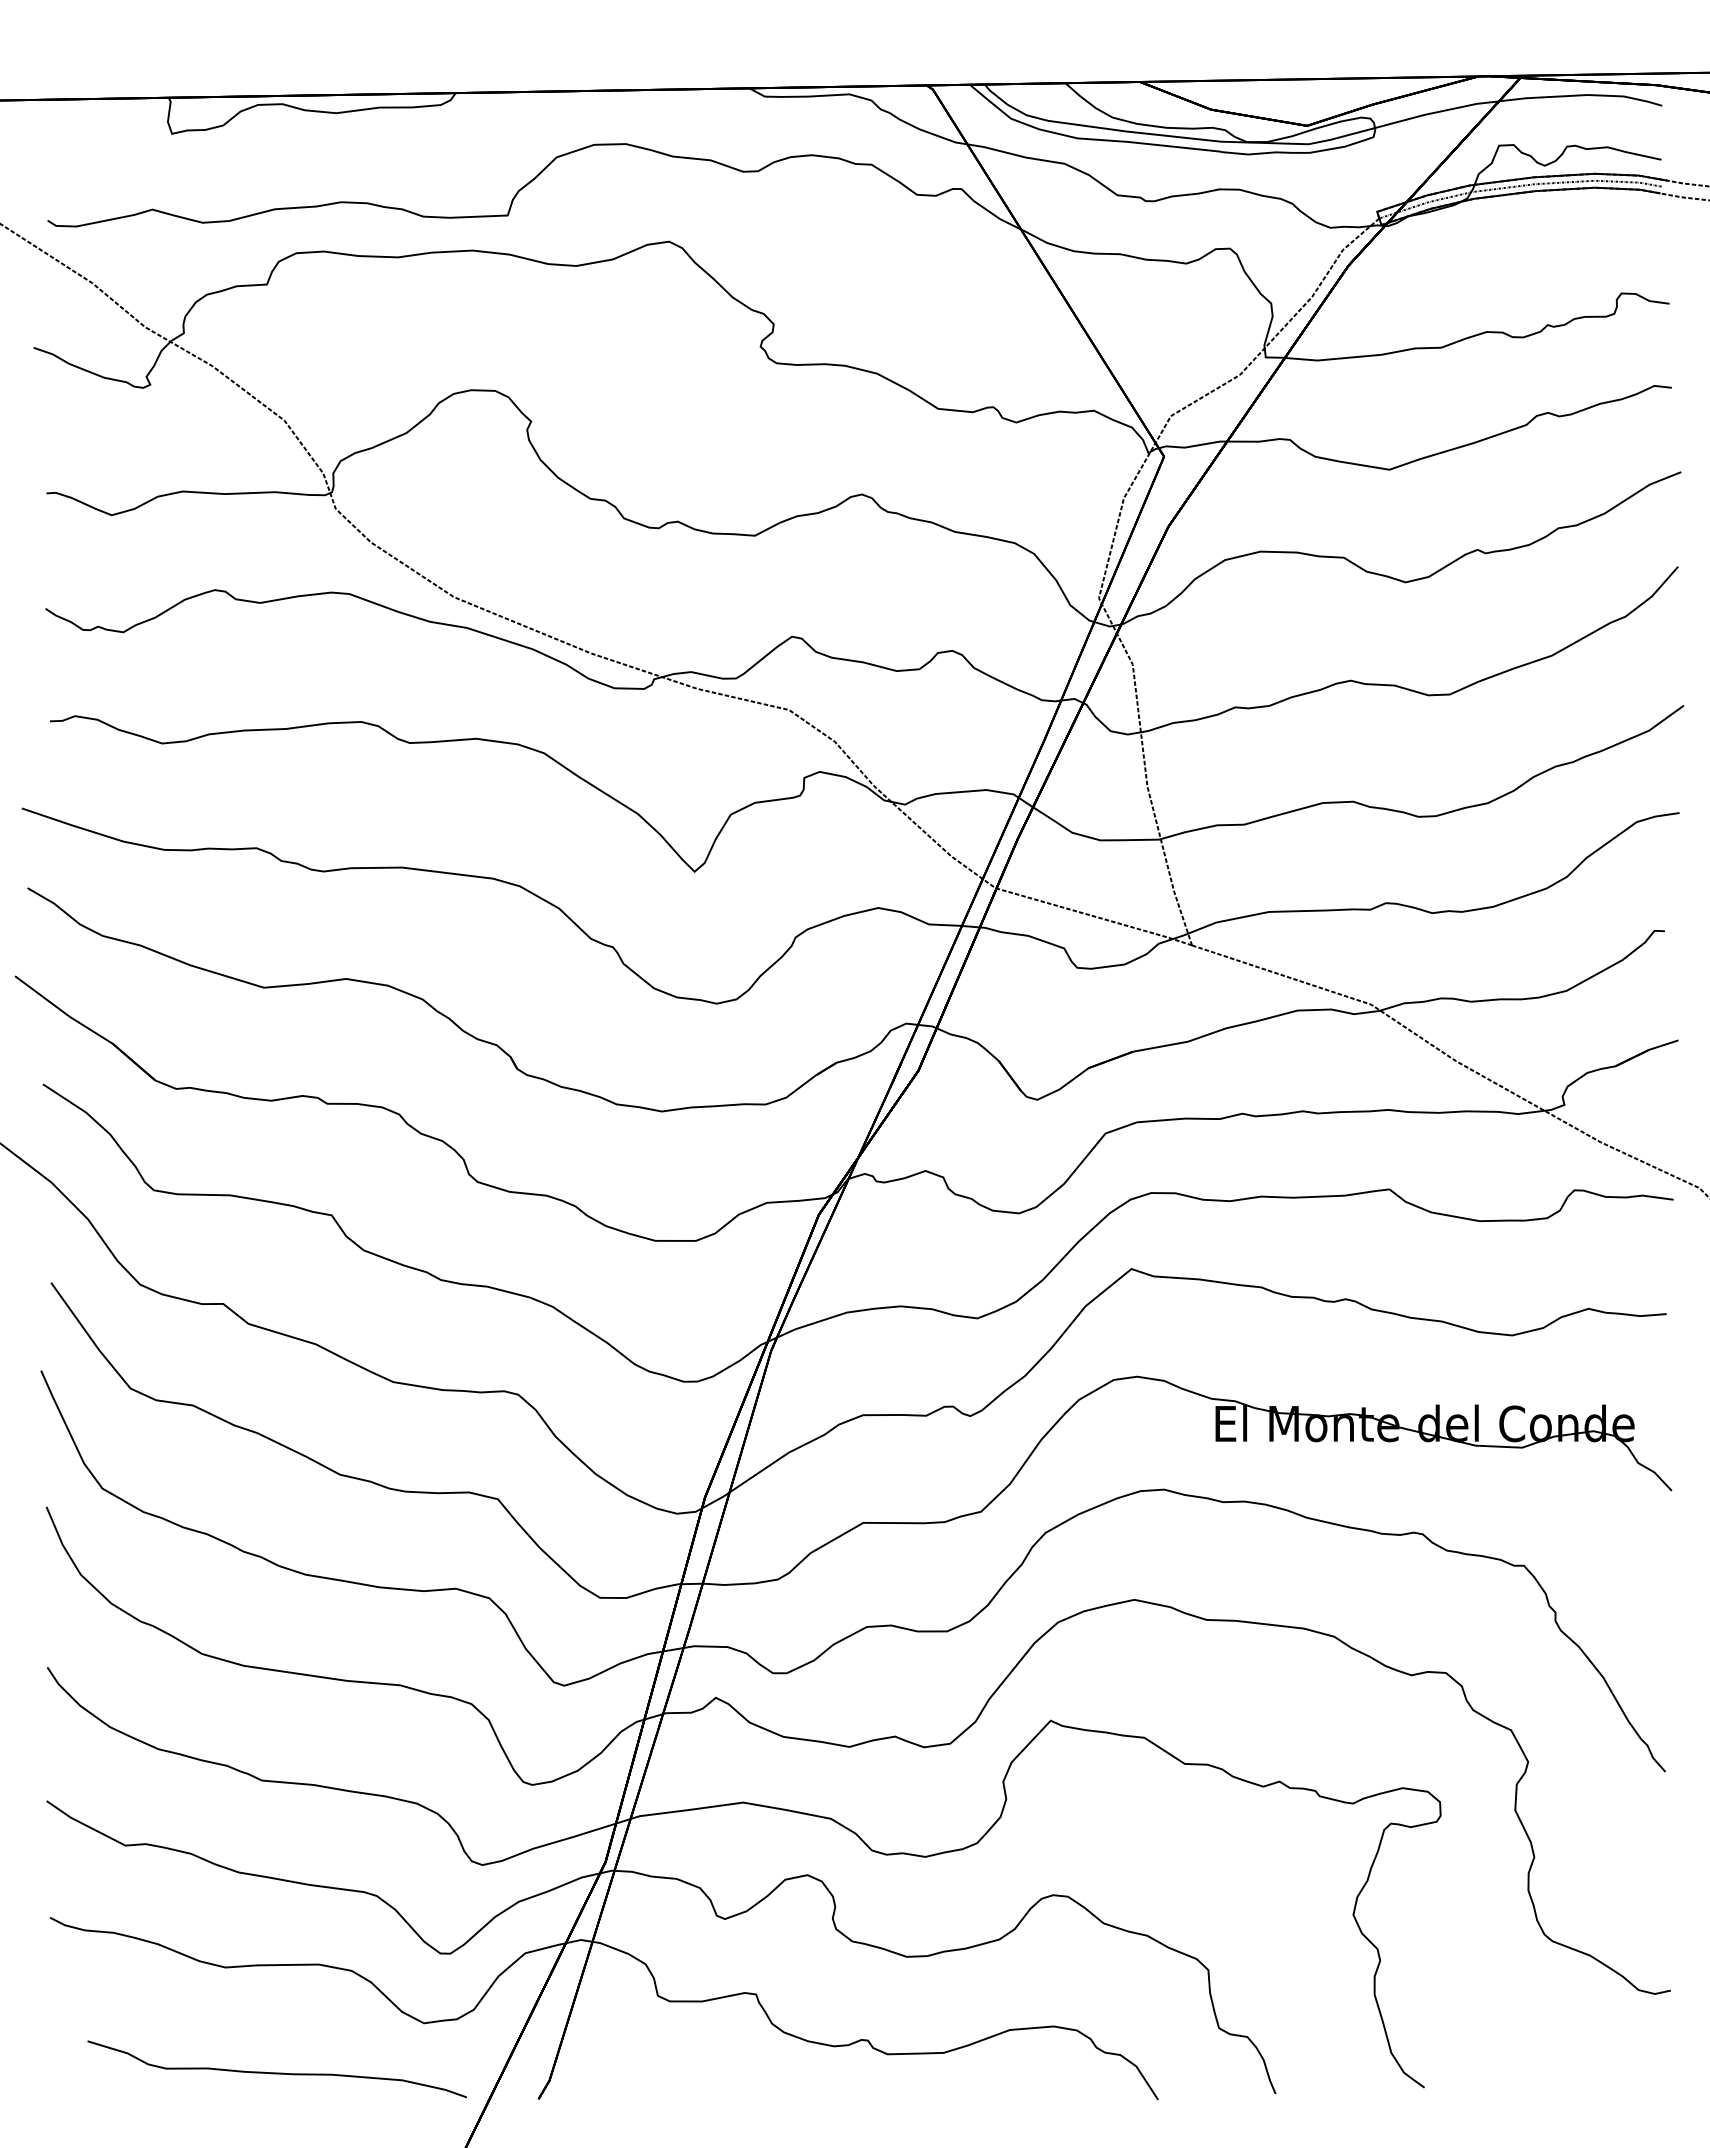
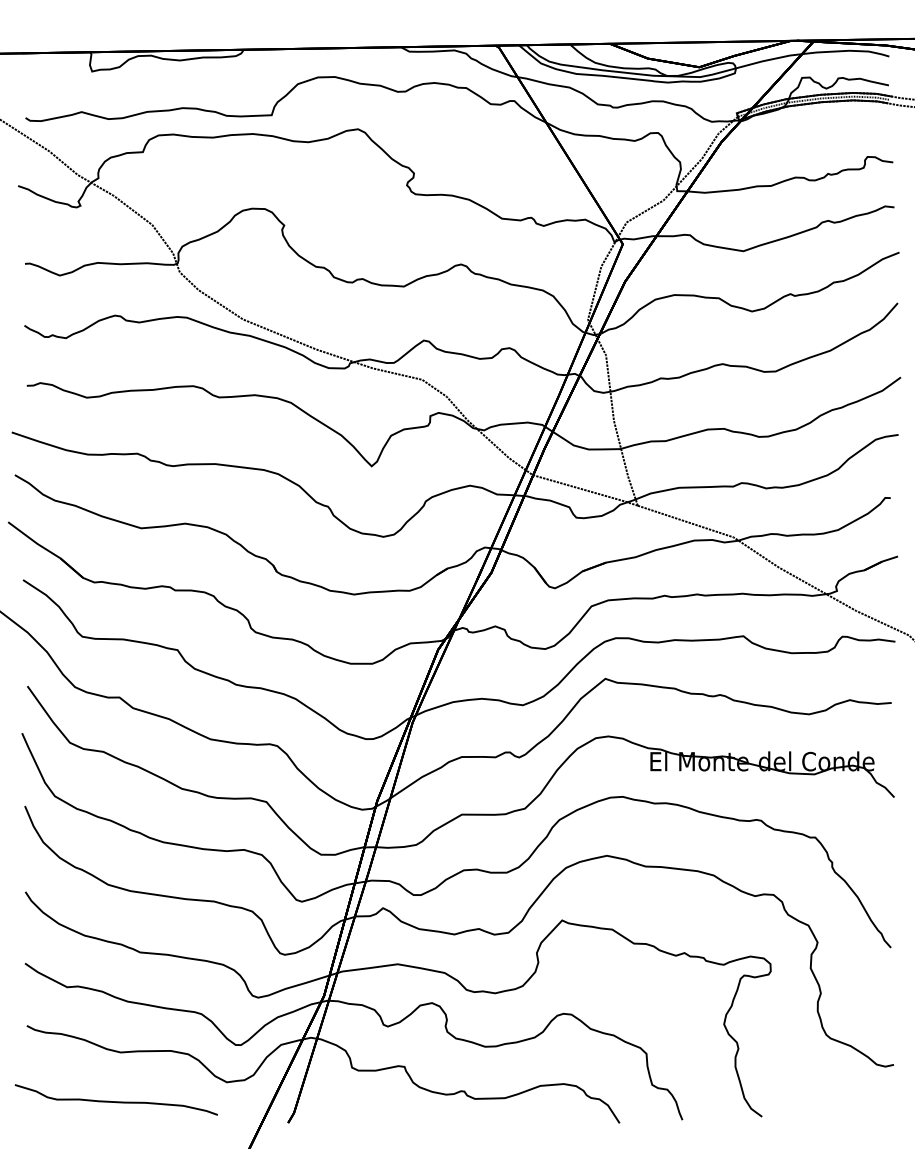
part: (275, 2068) -> (115, 1099), moved

